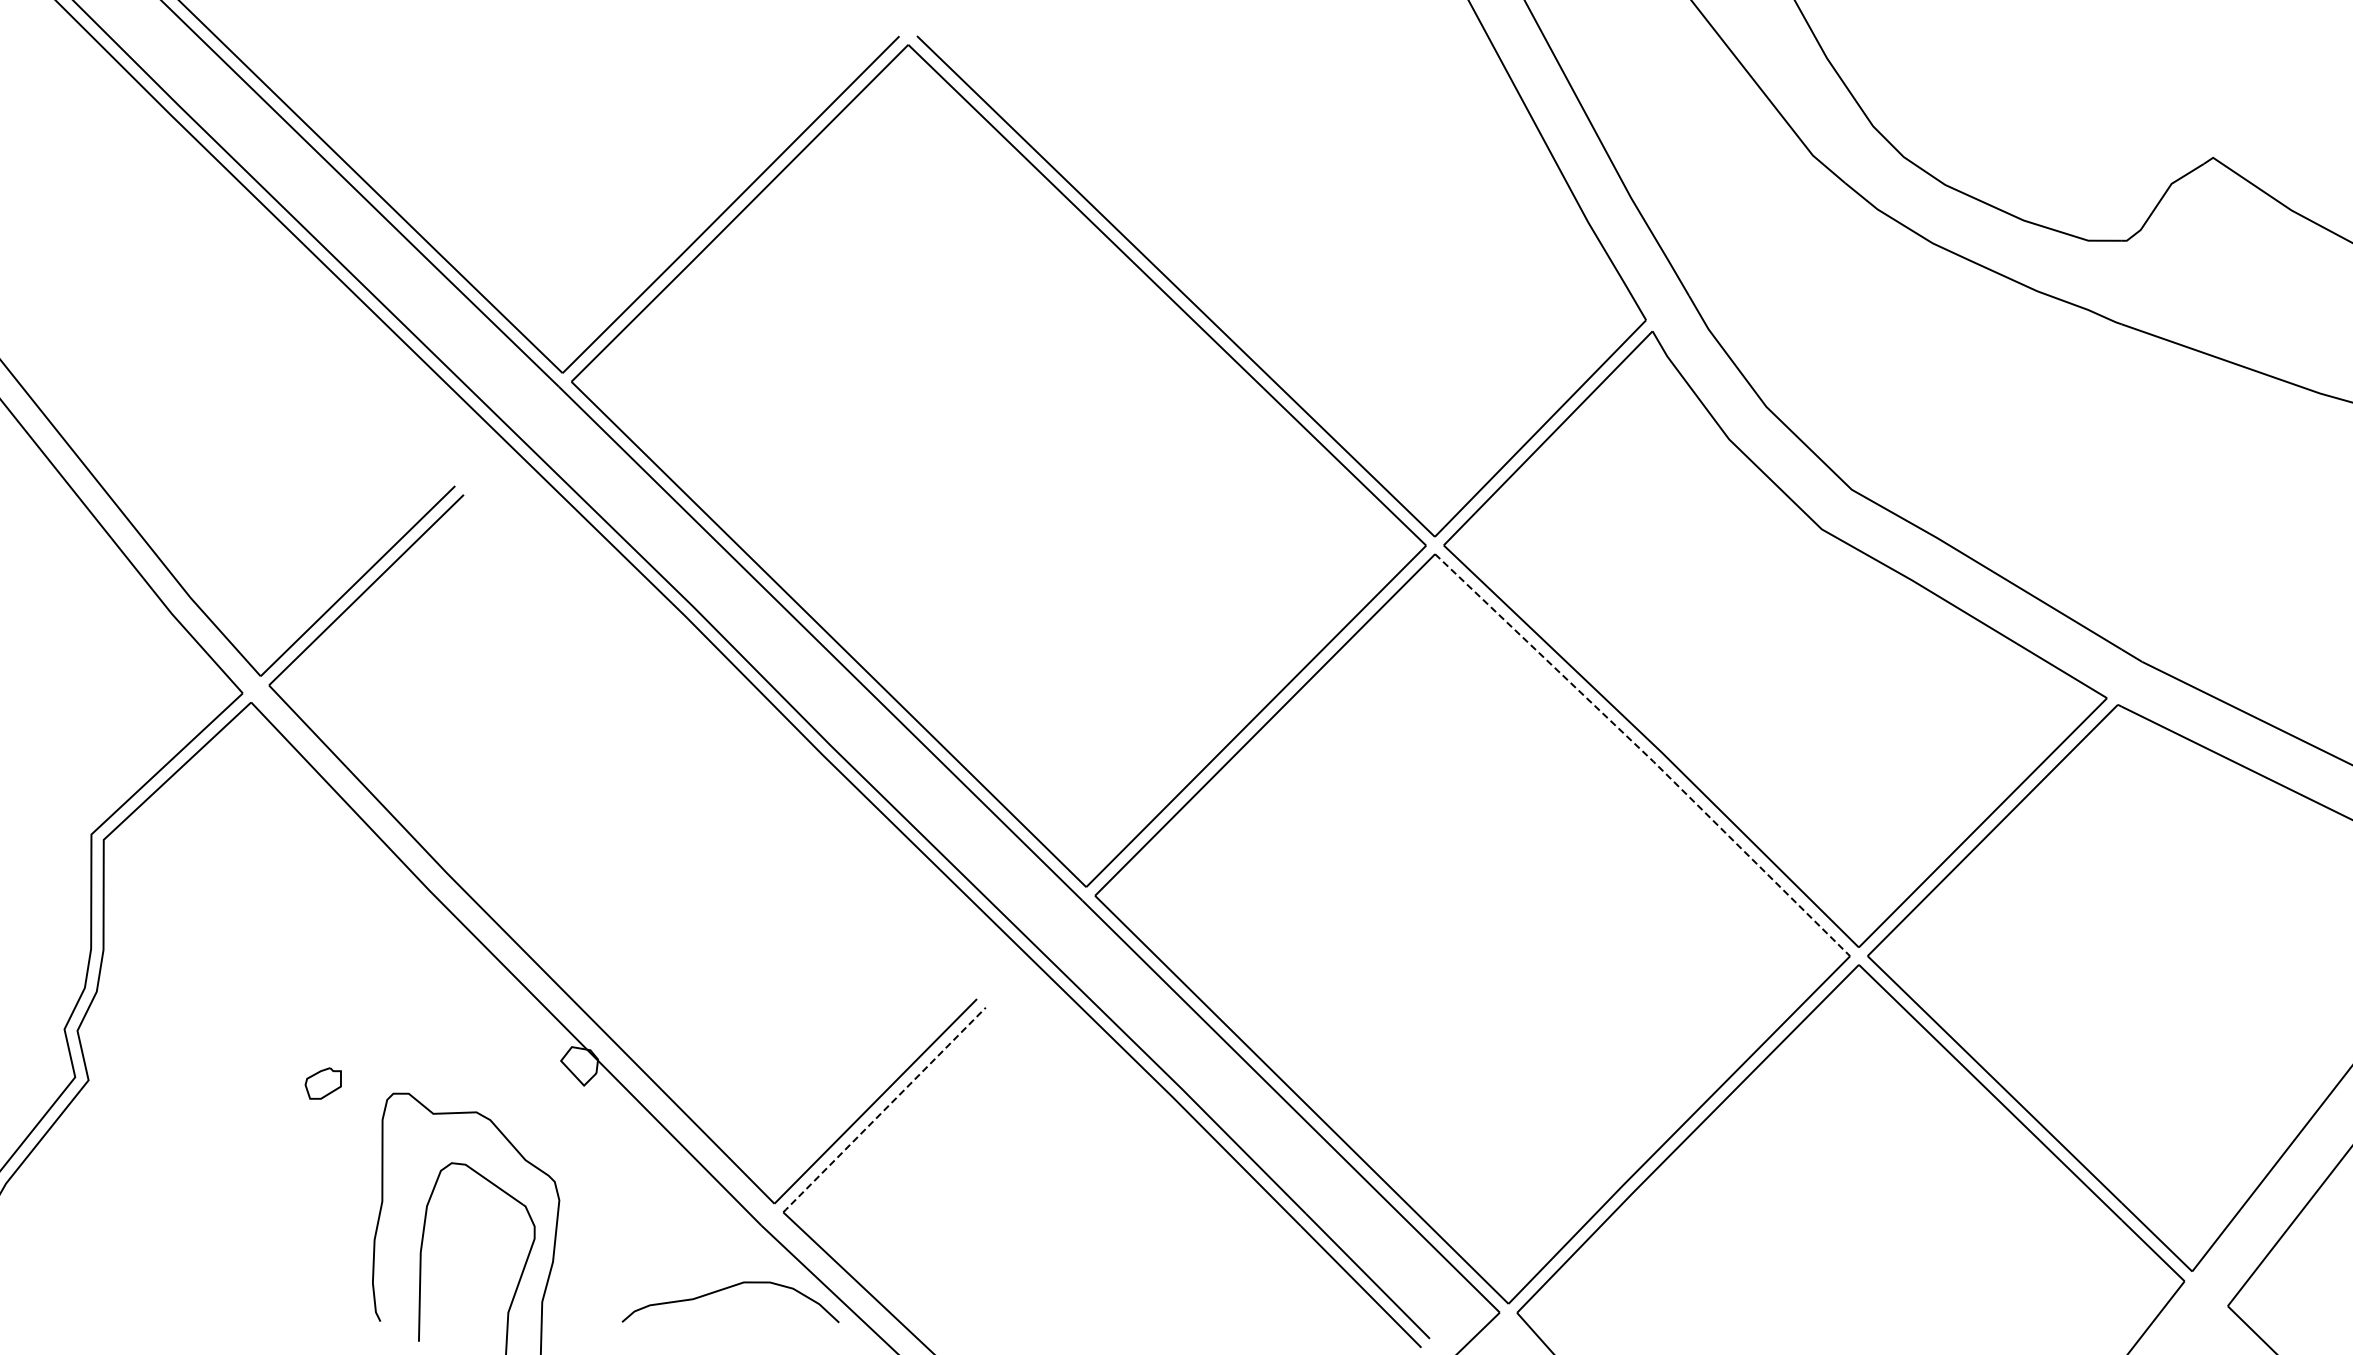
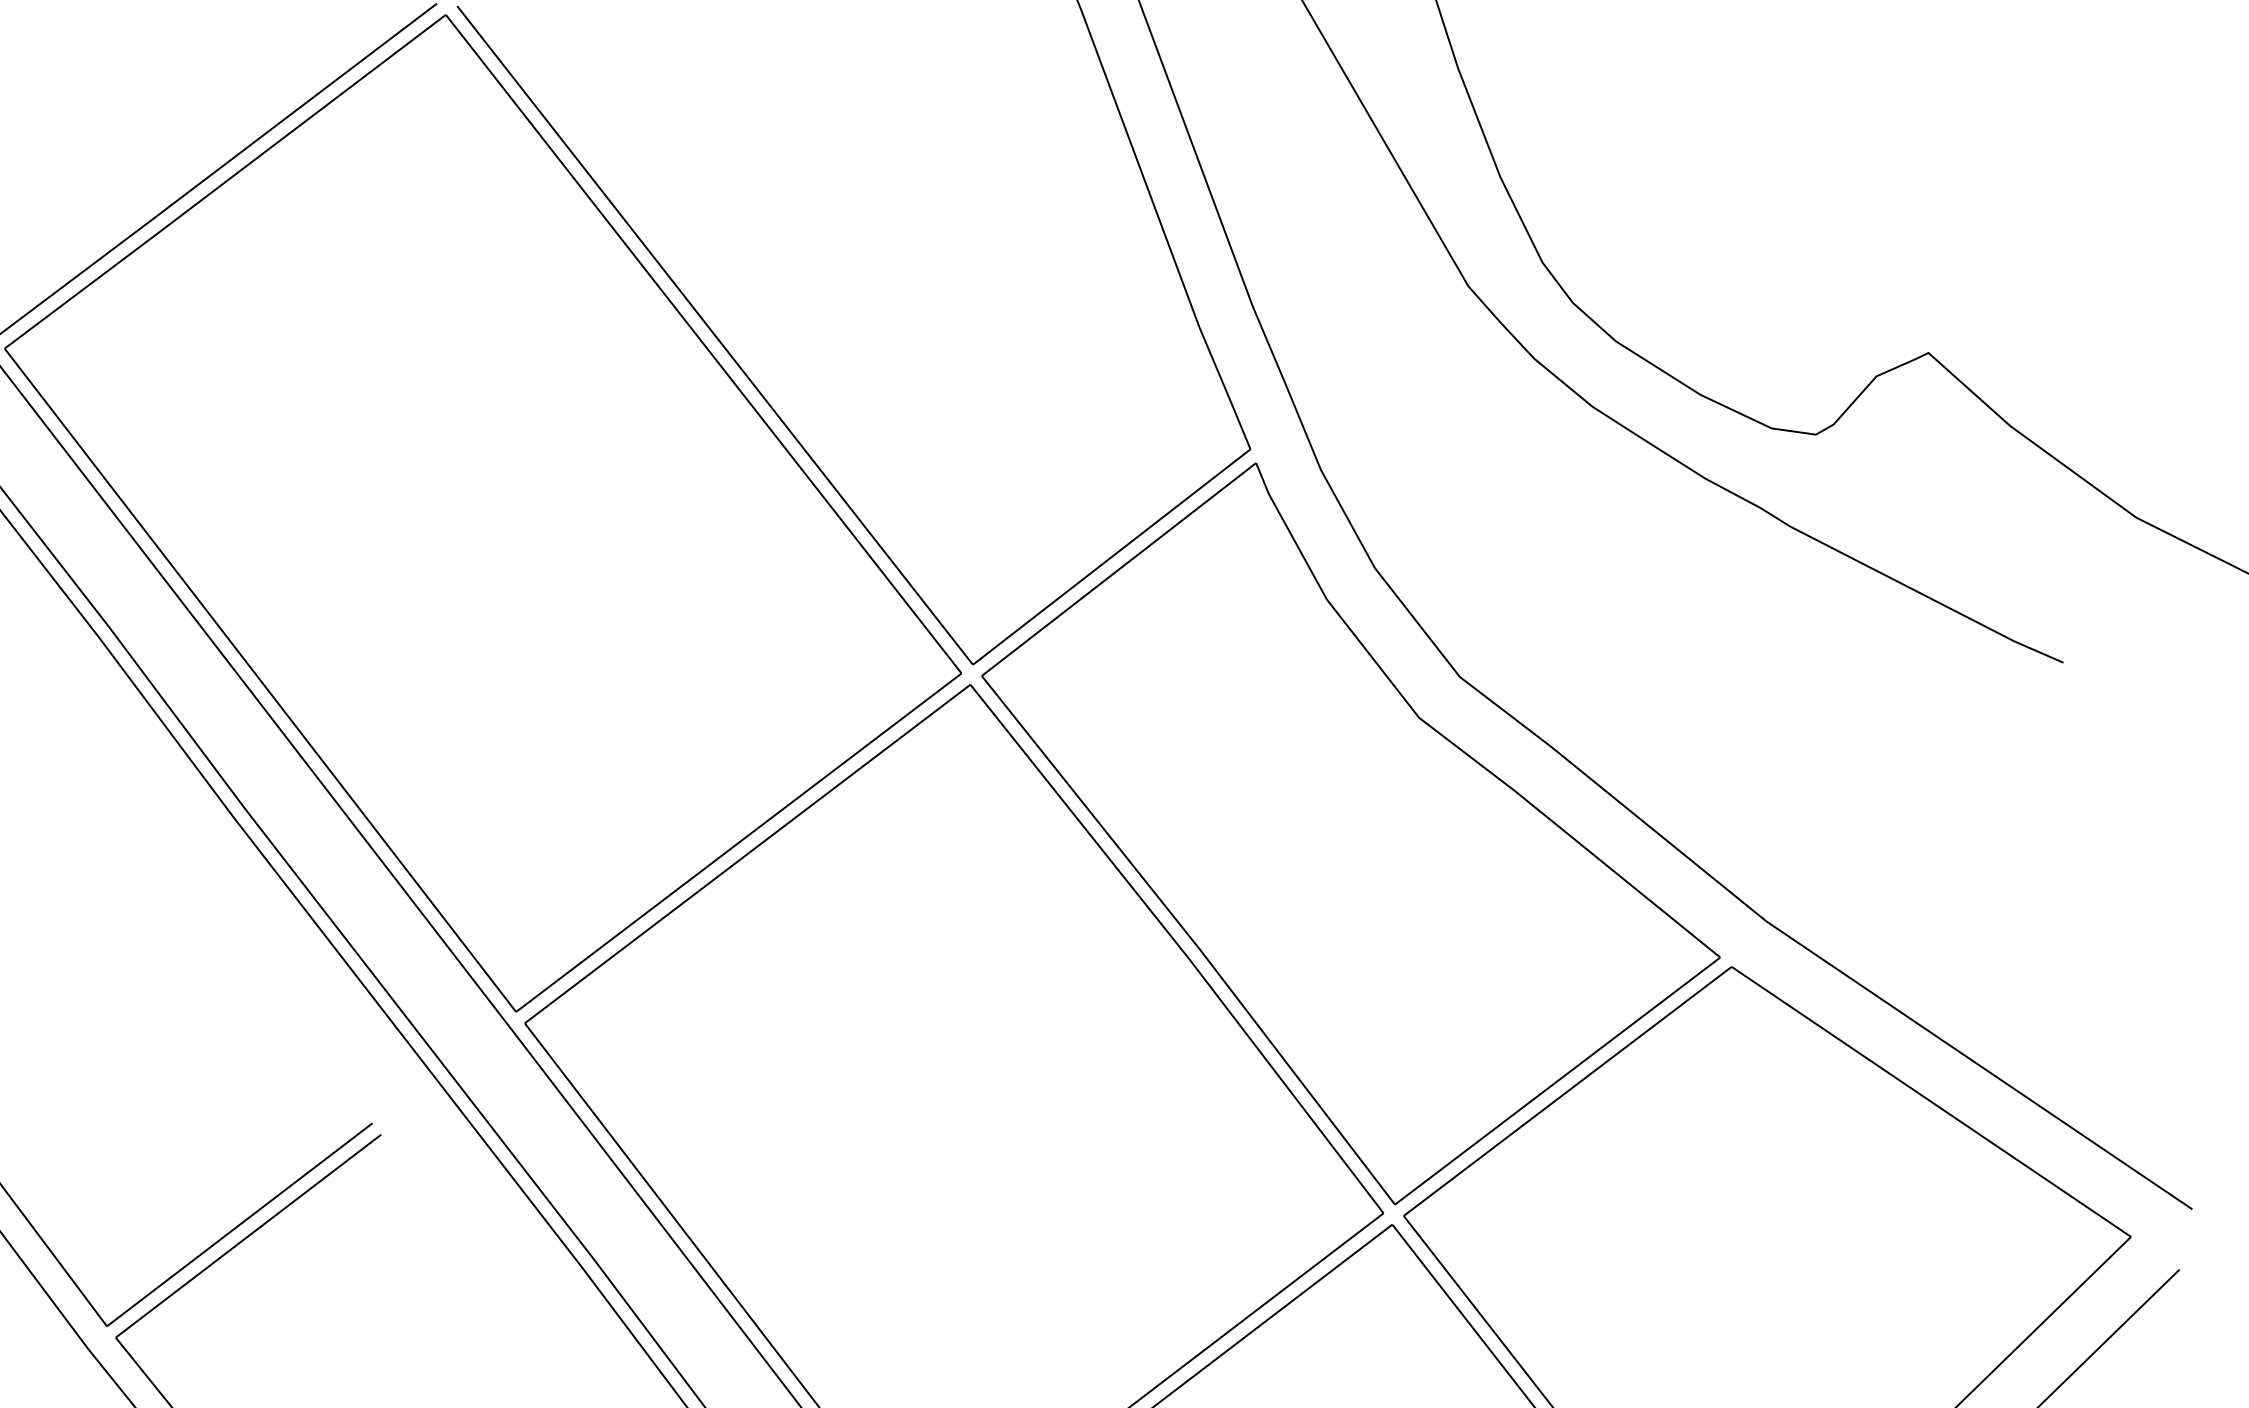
line: (1644, 753) -> (1179, 947), dashed -> solid
line: (884, 1110) -> (248, 1236), dashed -> solid

